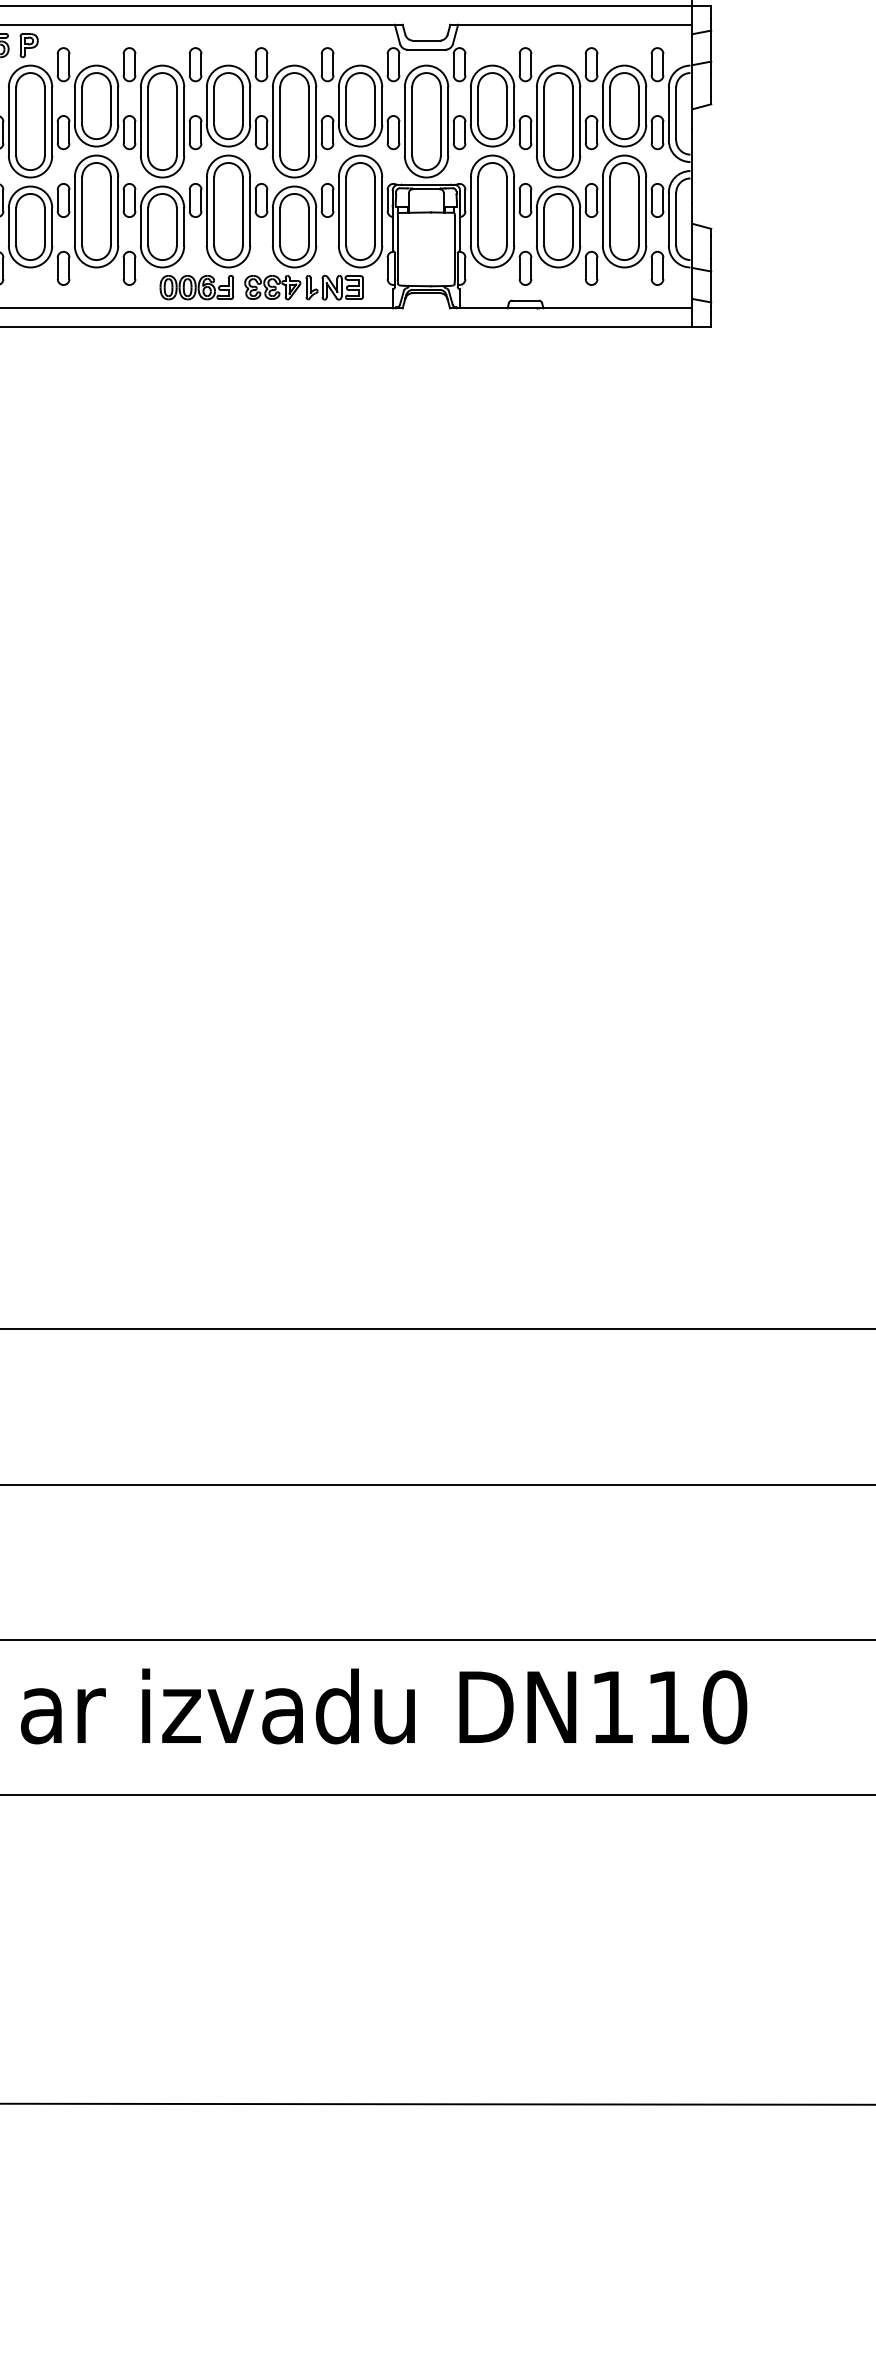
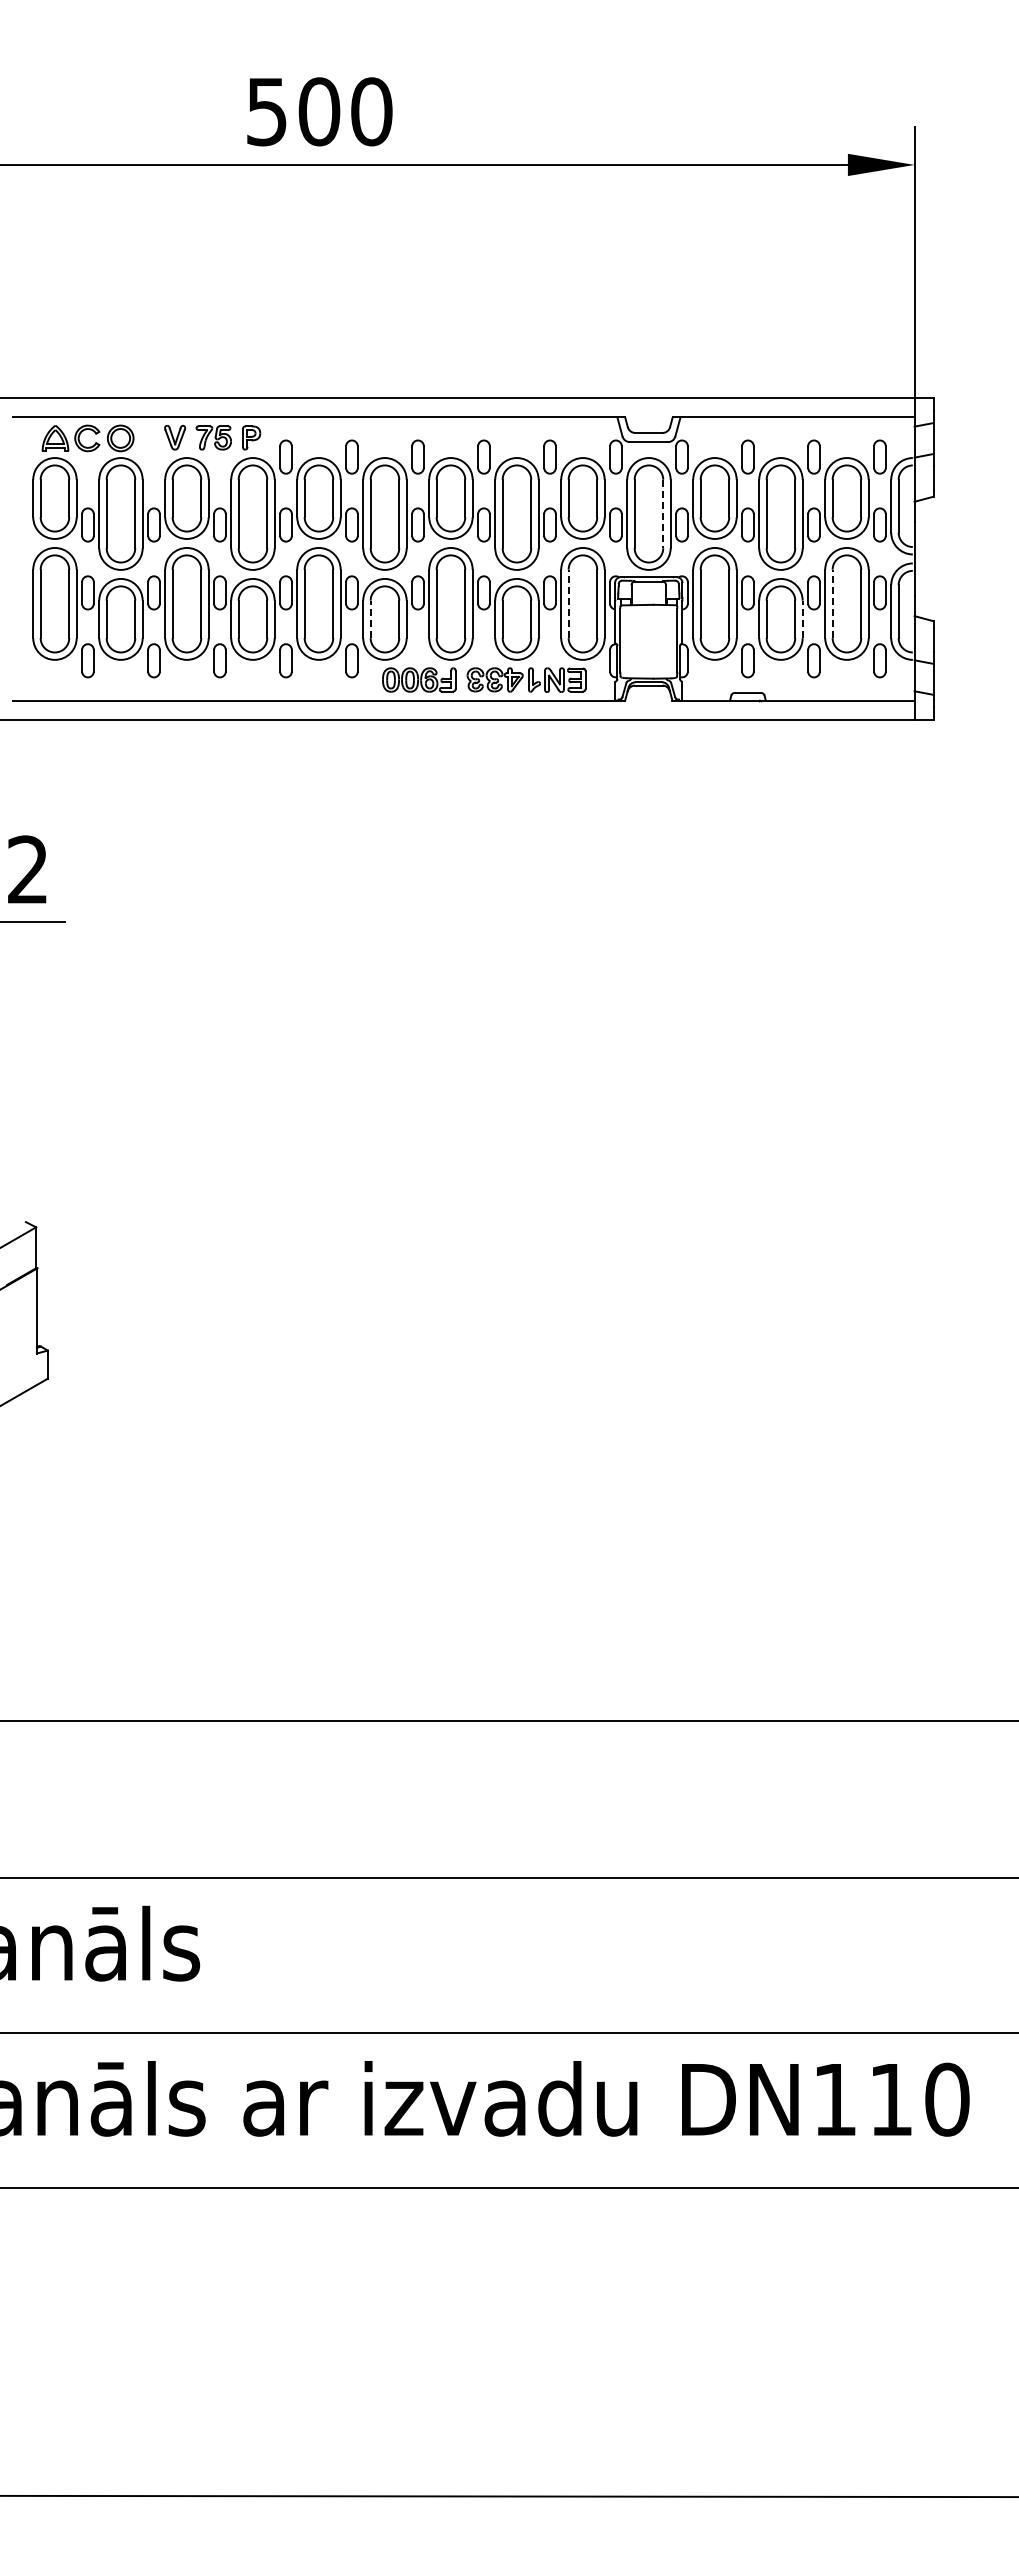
line: (441, 122) -> (663, 514), solid -> dashed
line: (346, 211) -> (568, 603), solid -> dashed
line: (610, 211) -> (832, 603), solid -> dashed
line: (148, 227) -> (370, 619), solid -> dashed
line: (580, 227) -> (802, 619), solid -> dashed

